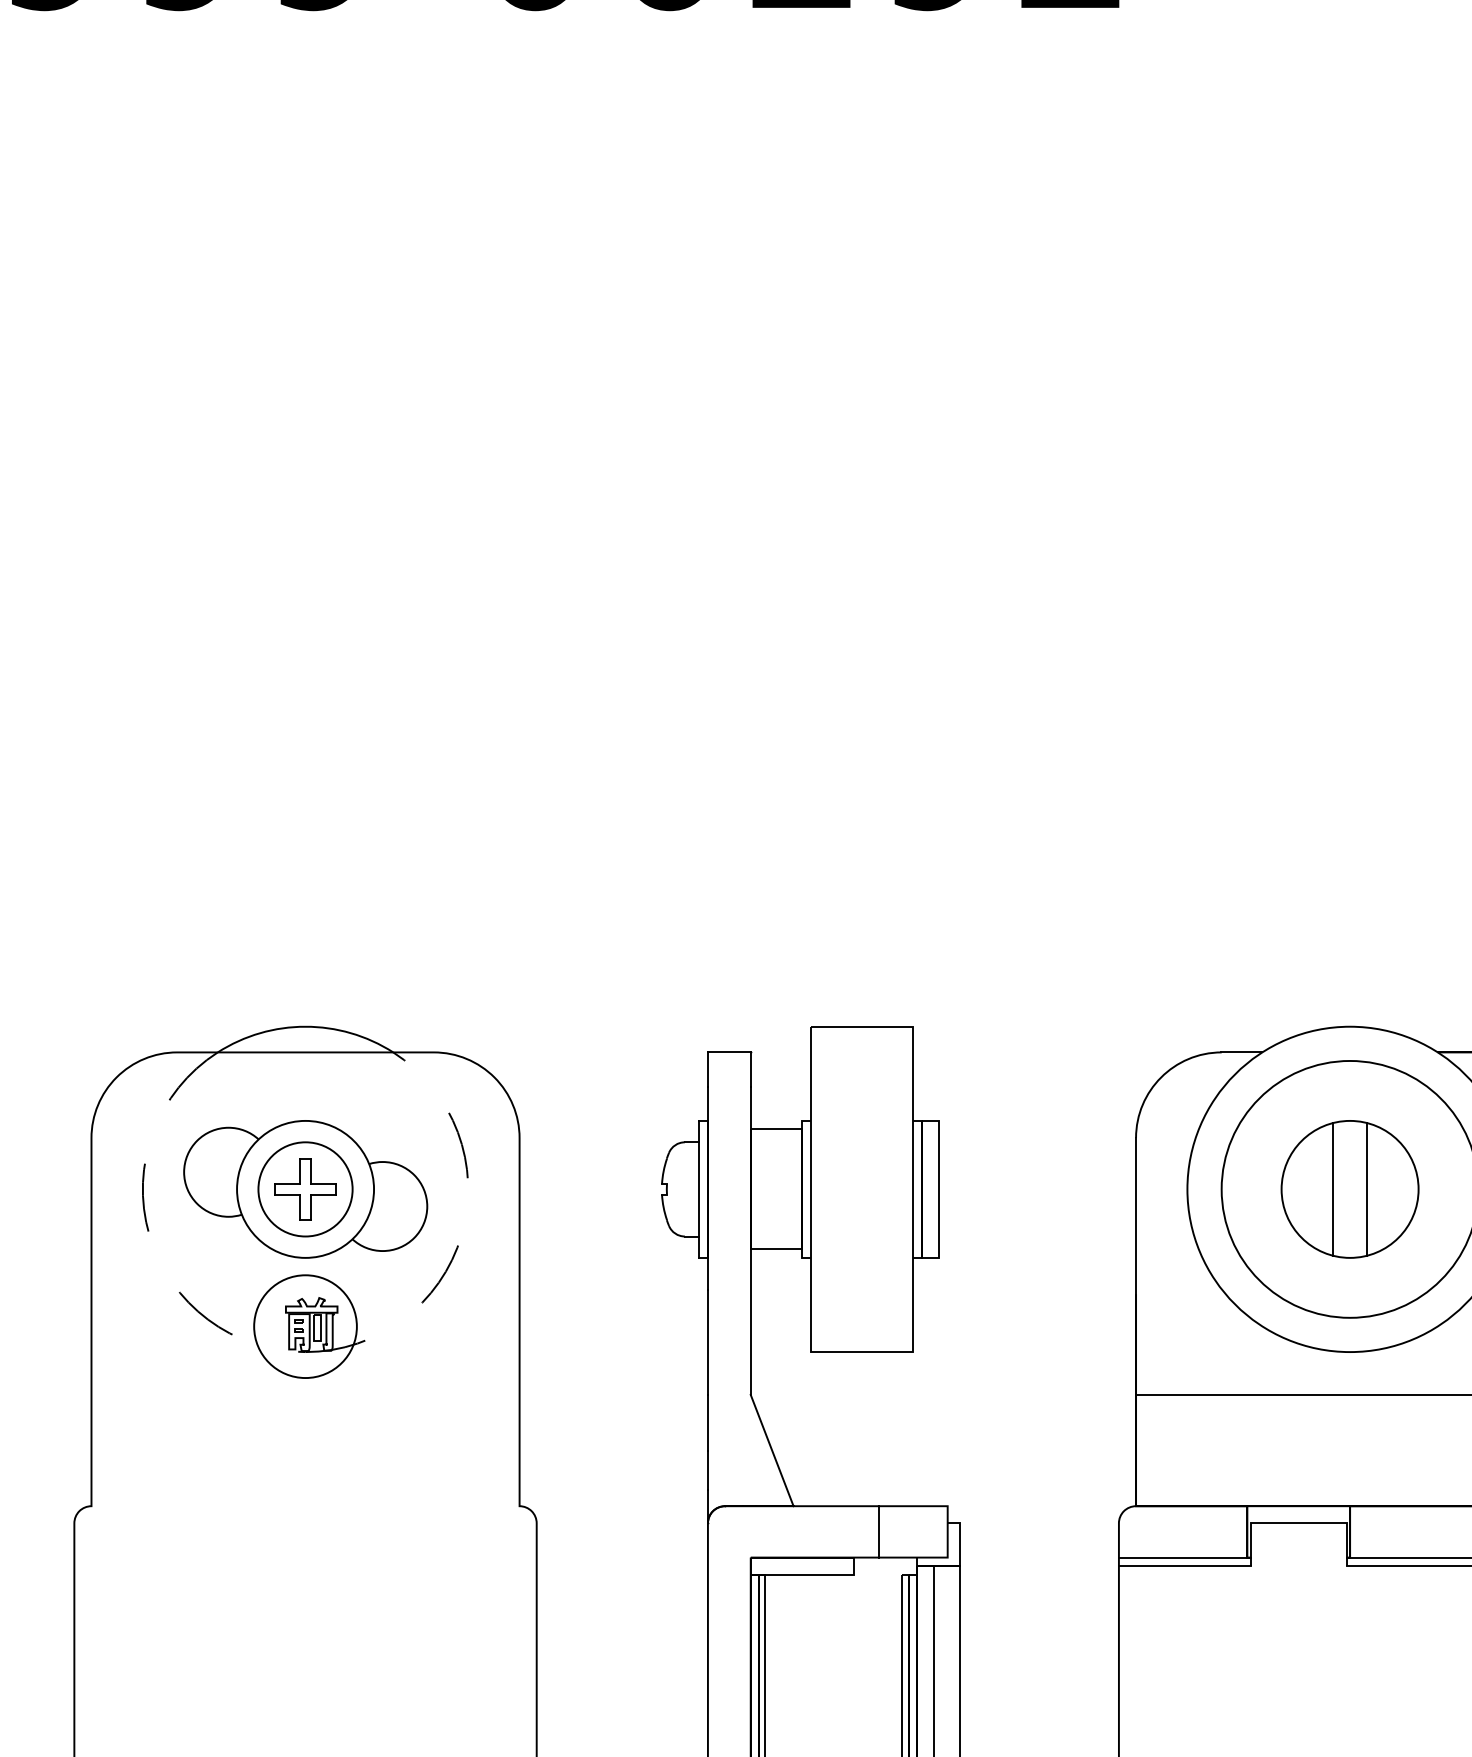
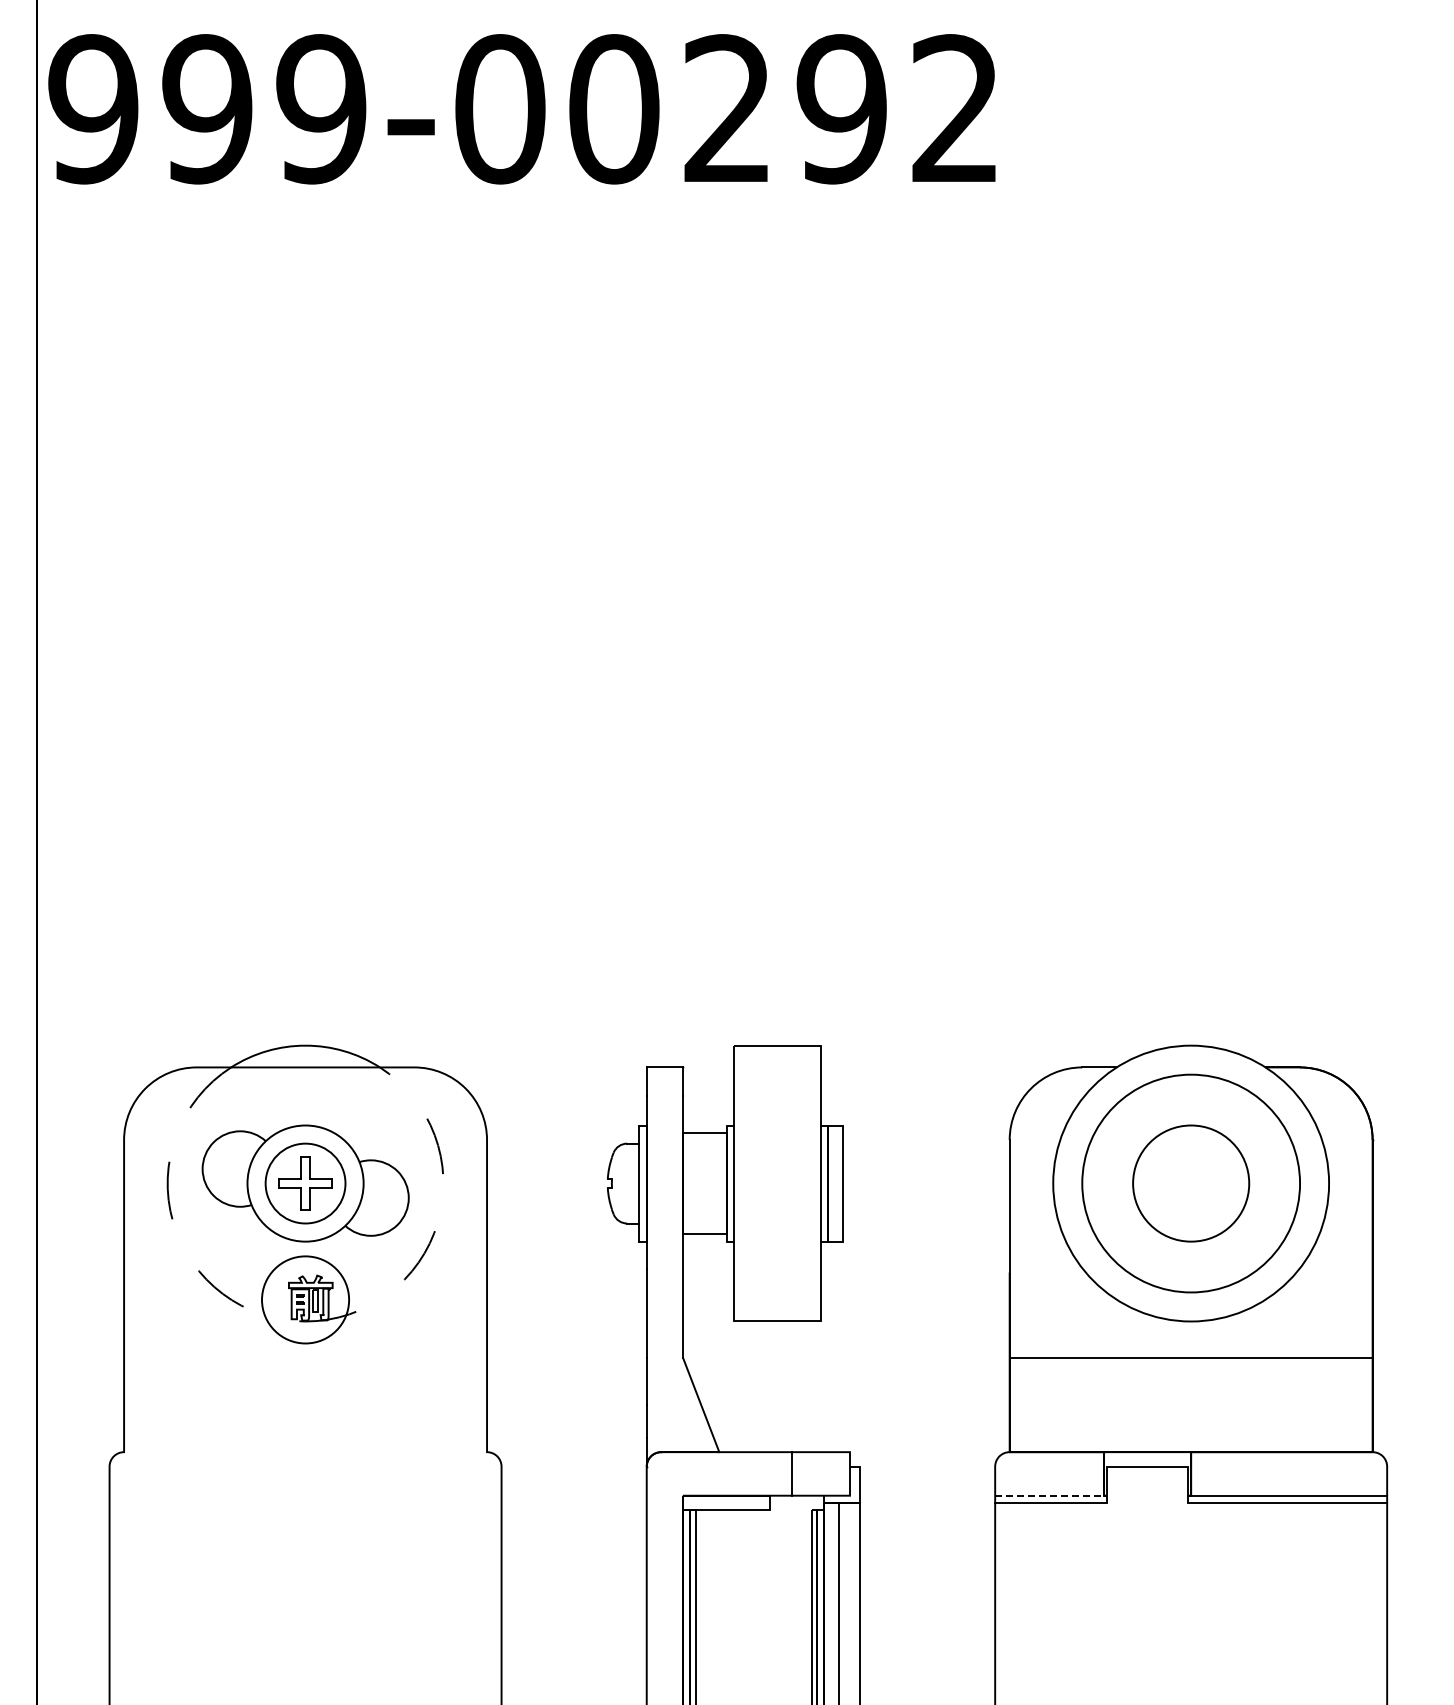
line: (1332, 1189) -> (1176, 1183), removed
line: (1367, 1189) -> (1205, 1183), removed
line: (1185, 1557) -> (1051, 1495), solid -> dashed

